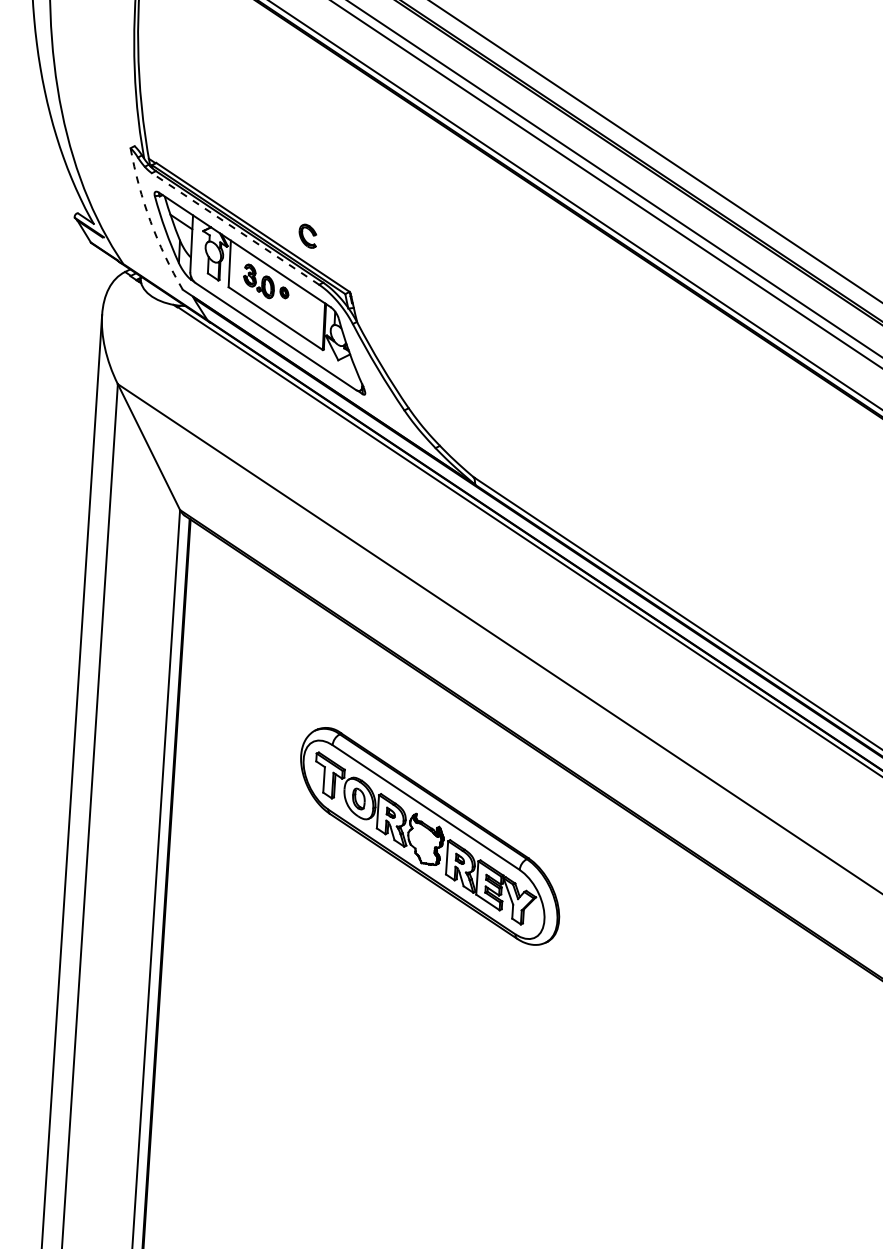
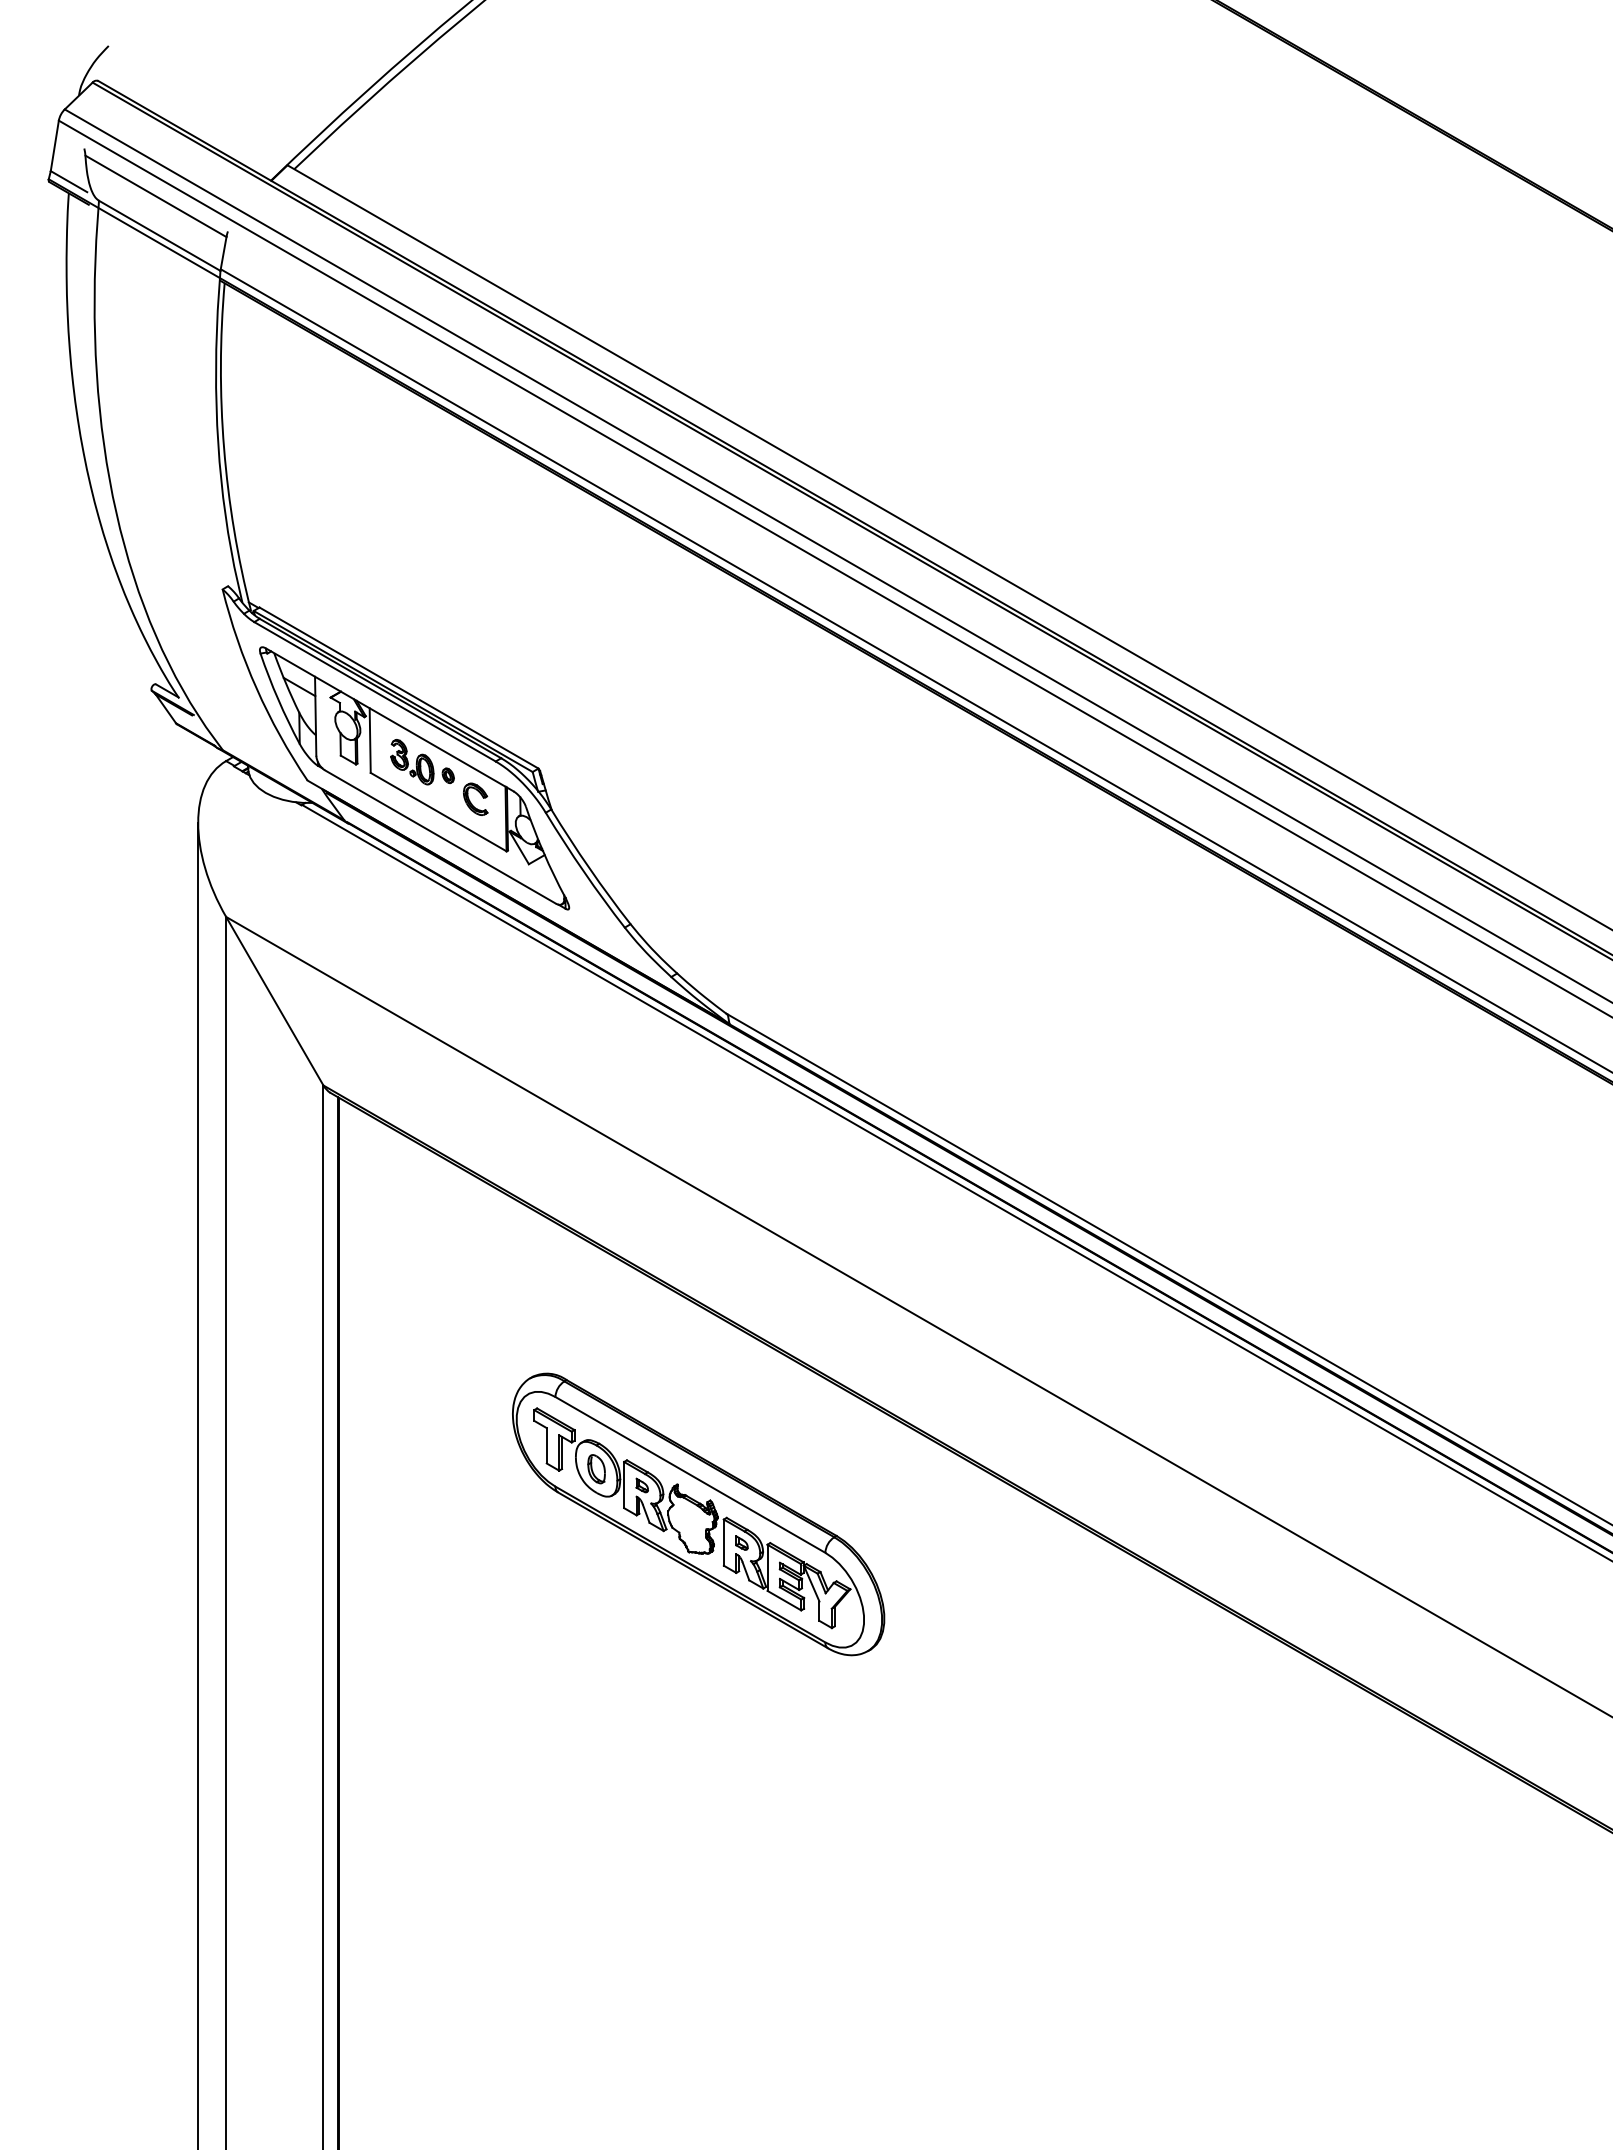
arc: (150, 221) -> (256, 688), dashed -> solid
line: (235, 228) -> (374, 691), dashed -> solid
part: (307, 235) -> (475, 798), moved

